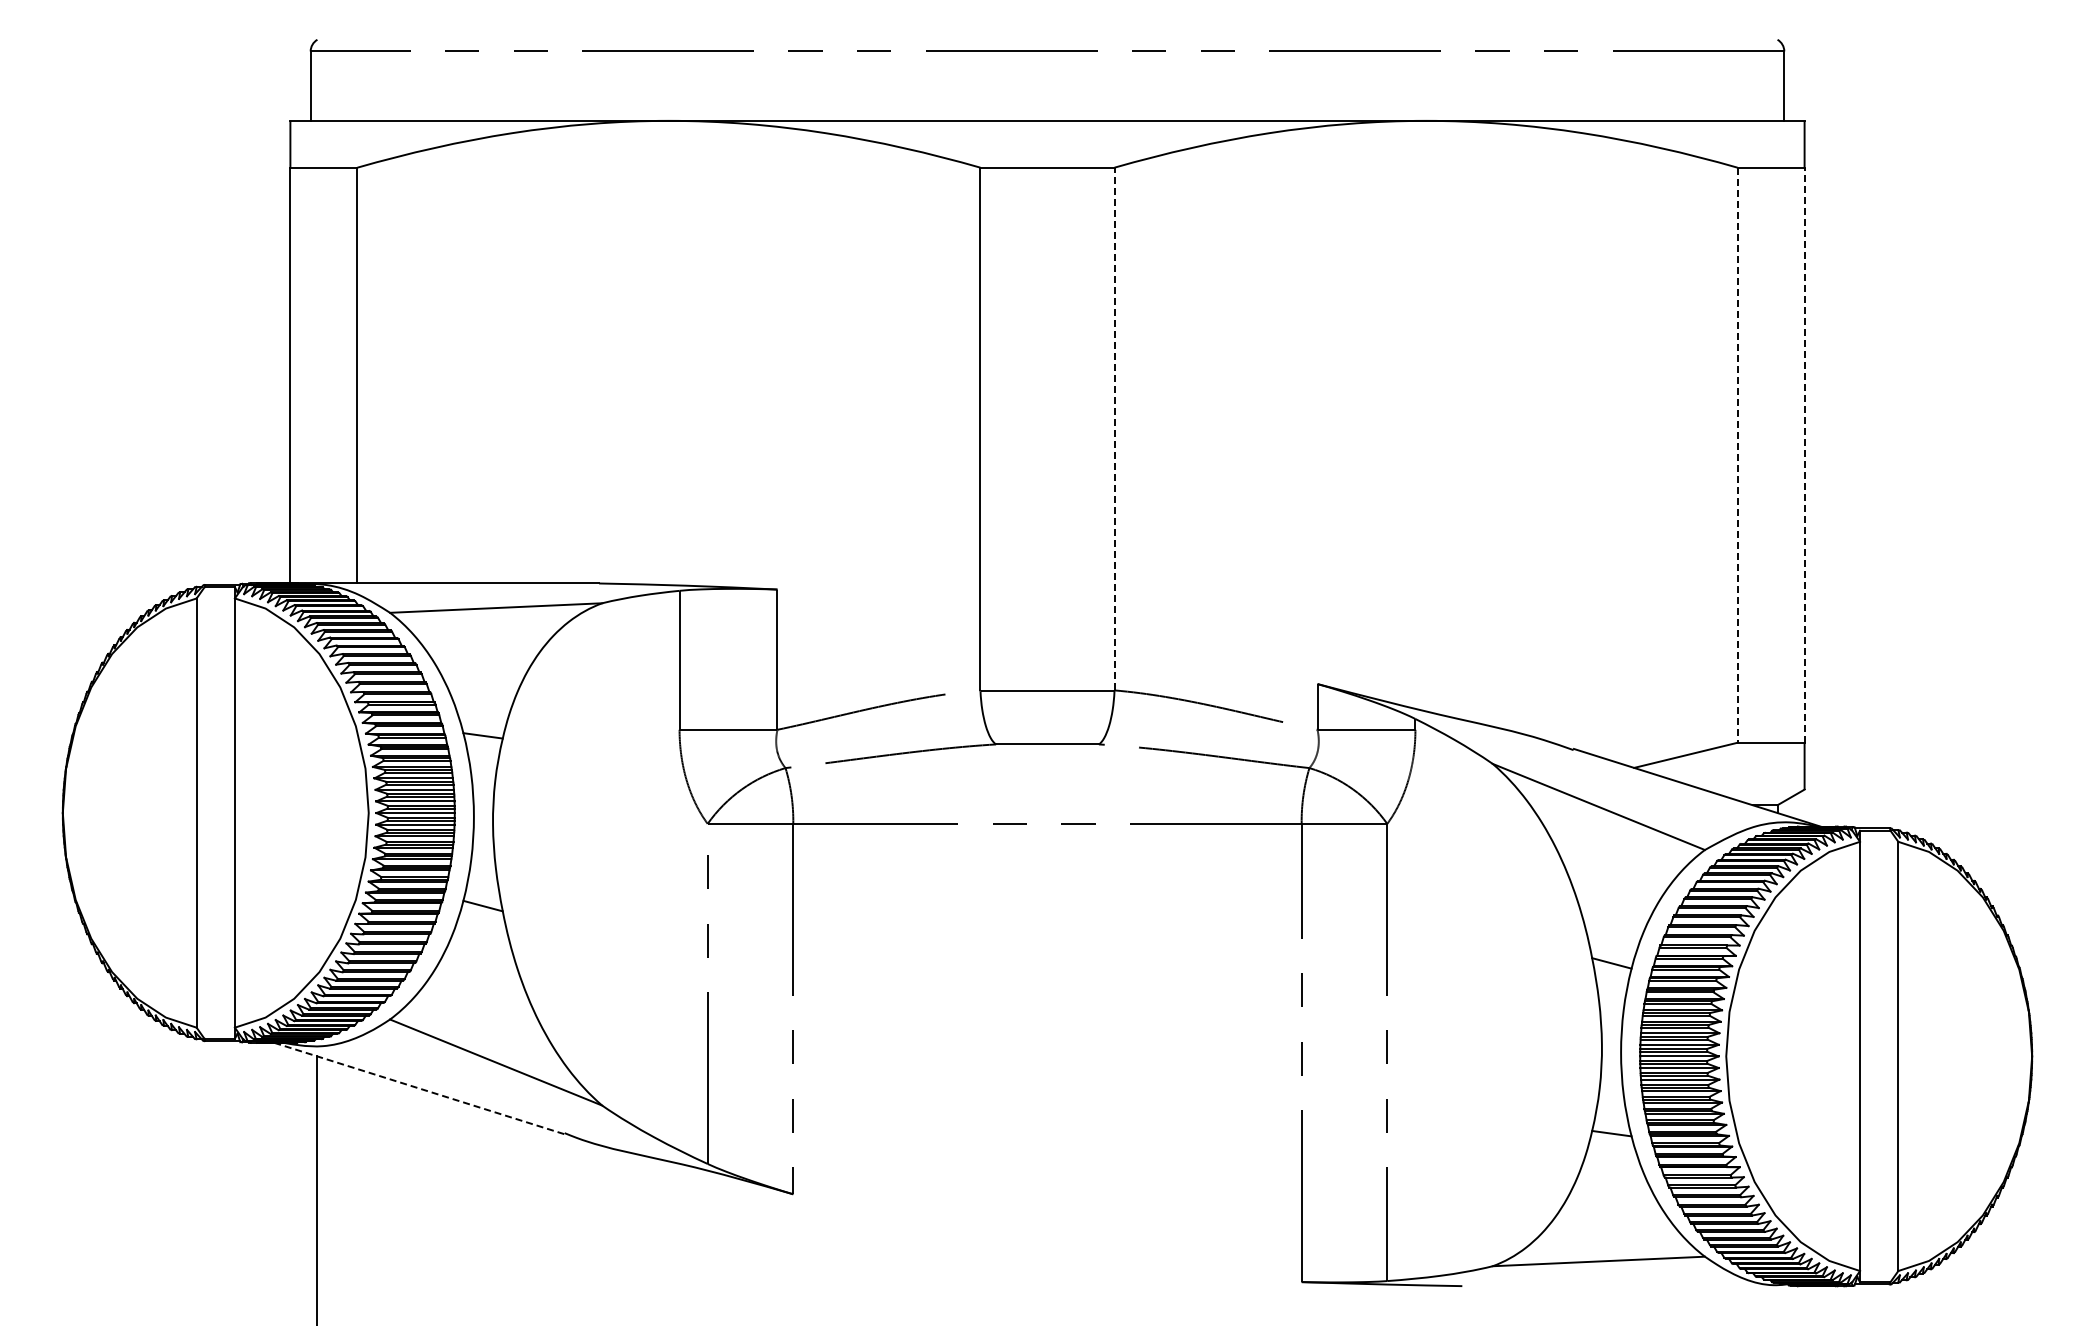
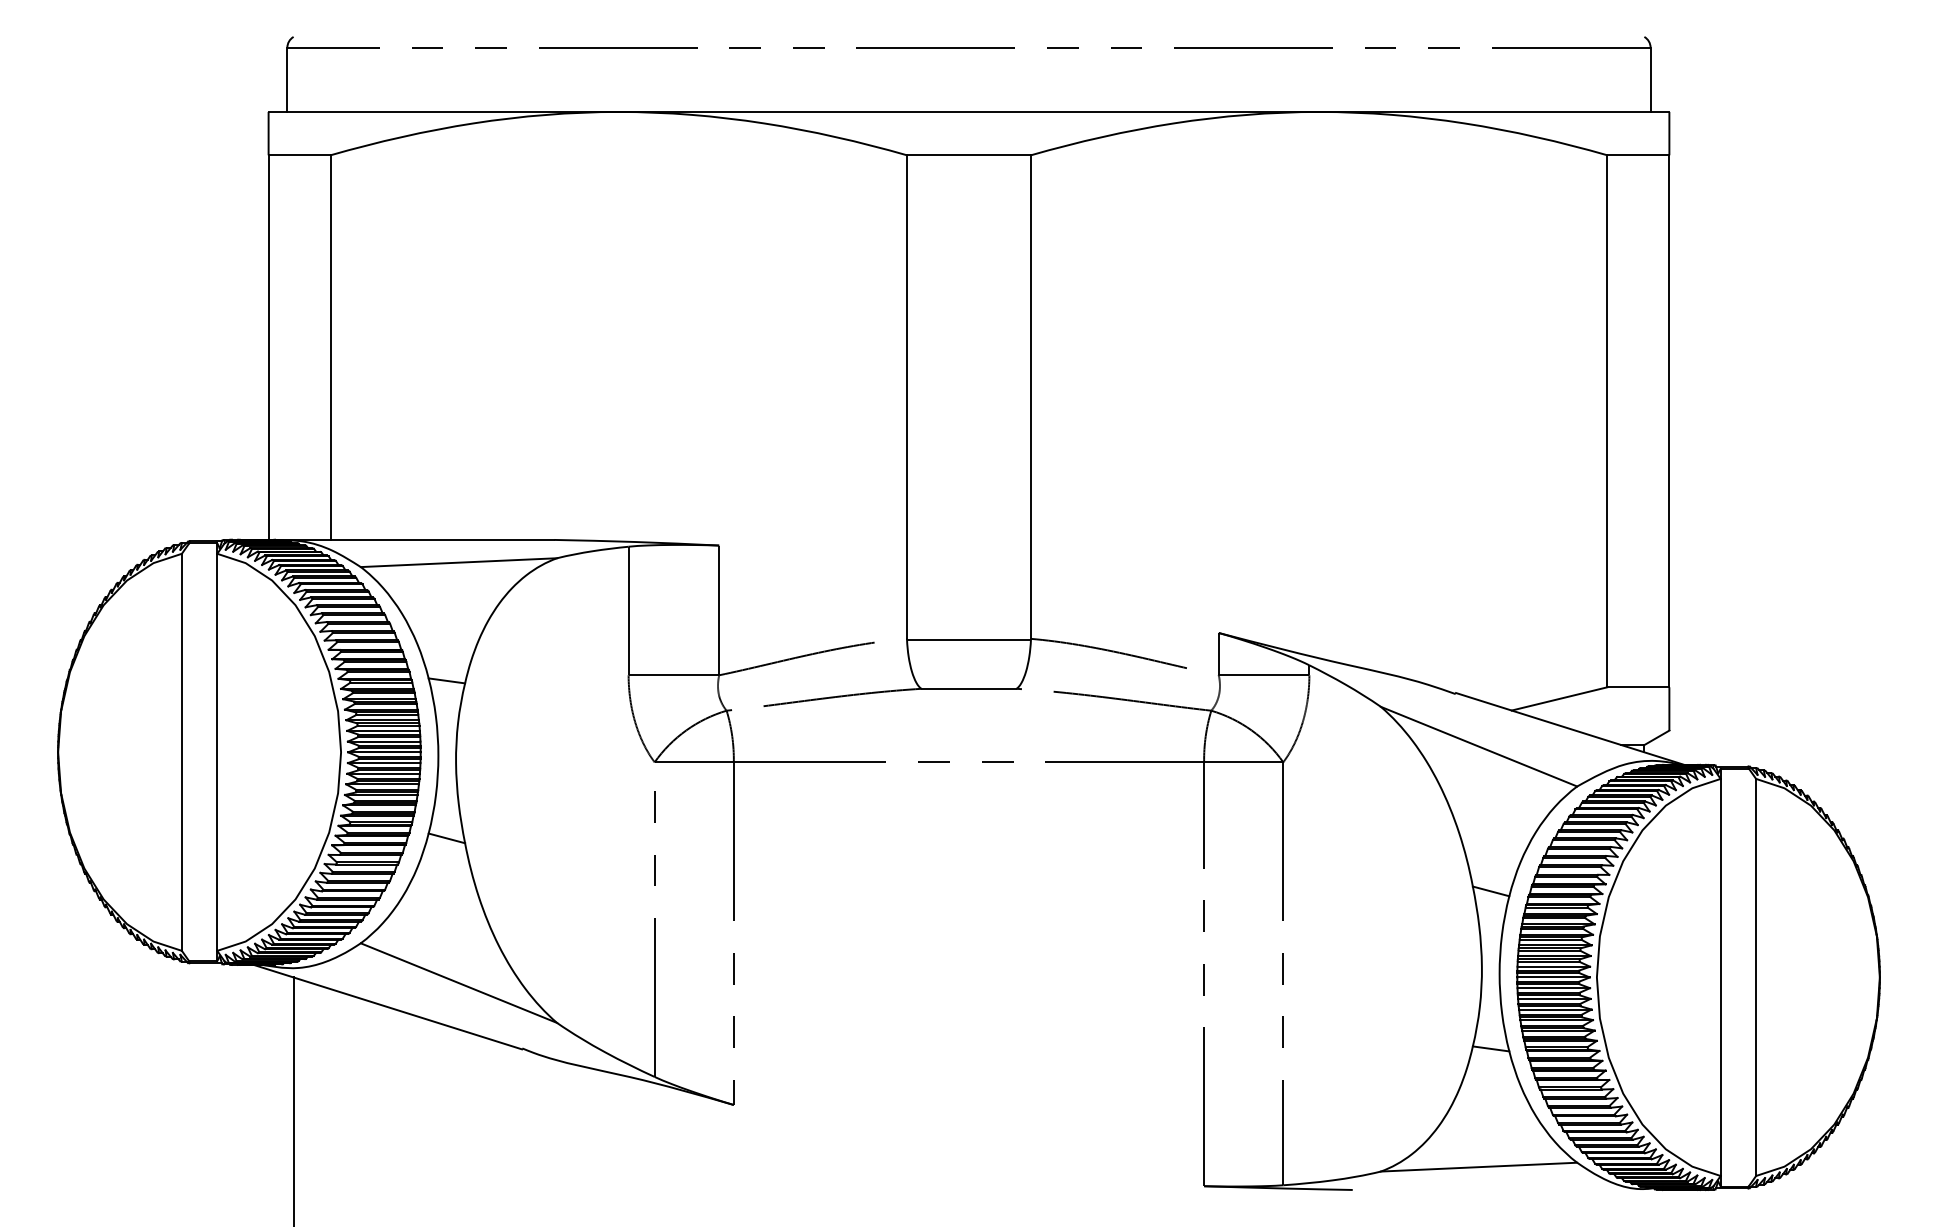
line: (1114, 428) -> (1030, 396), dashed -> solid
line: (1737, 455) -> (1607, 421), dashed -> solid
line: (1804, 455) -> (1669, 421), dashed -> solid
line: (419, 1088) -> (388, 1007), dashed -> solid

